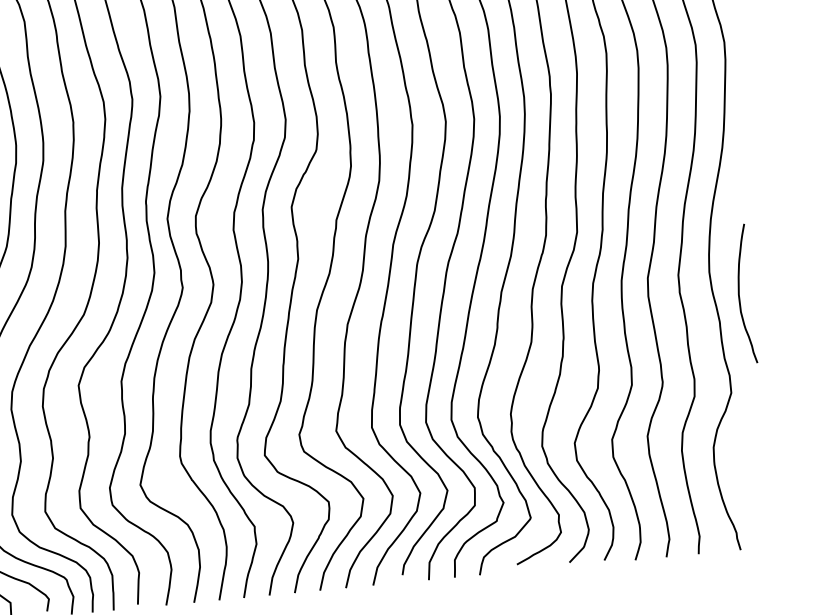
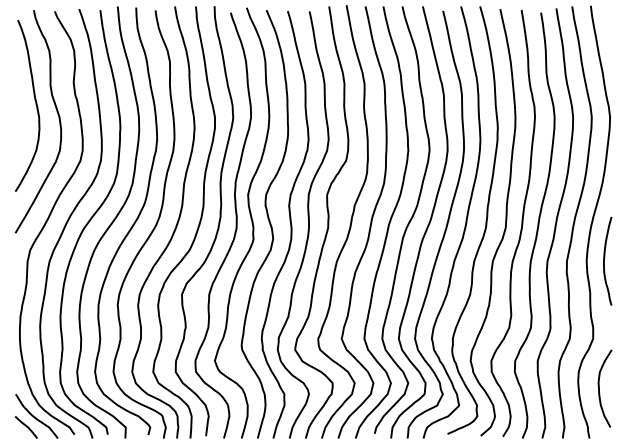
curve: (739, 294) -> (604, 261), moved
curve: (748, 470) -> (599, 388), added

